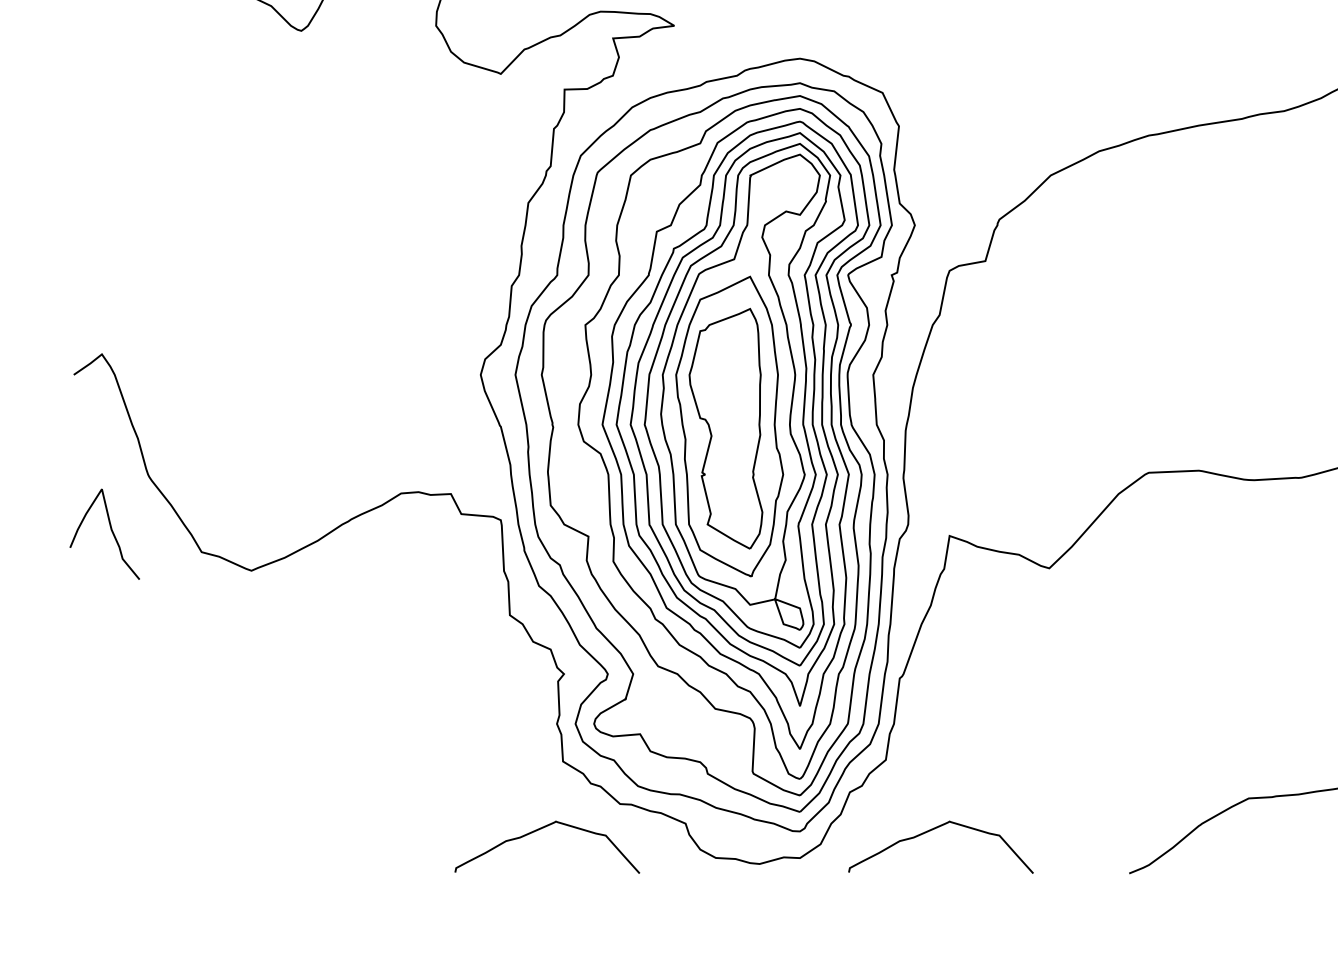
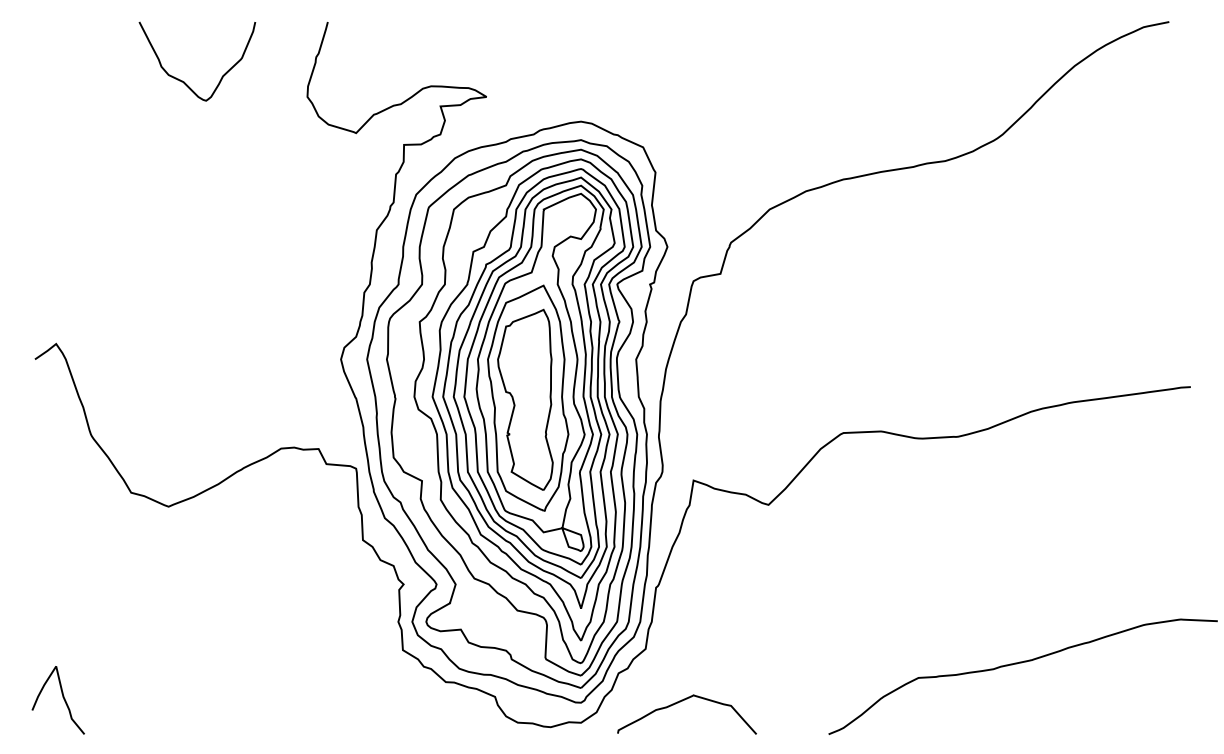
curve: (110, 530) -> (62, 697), moved
curve: (538, 831) -> (384, 702), removed

